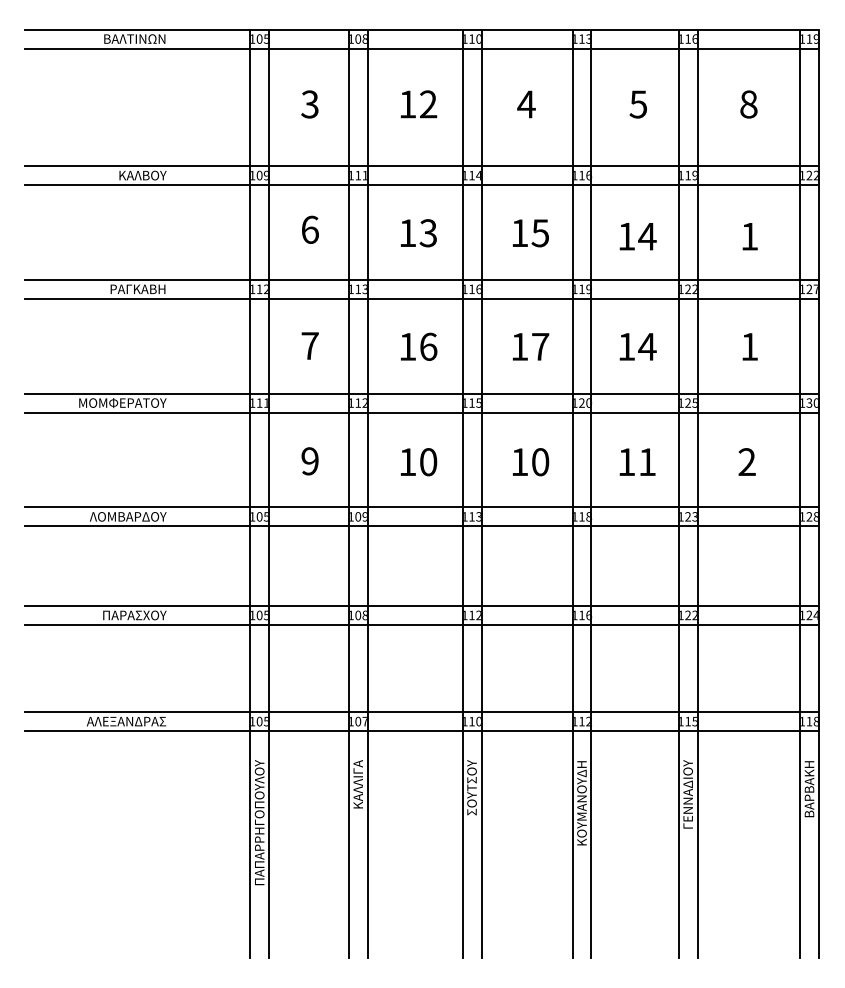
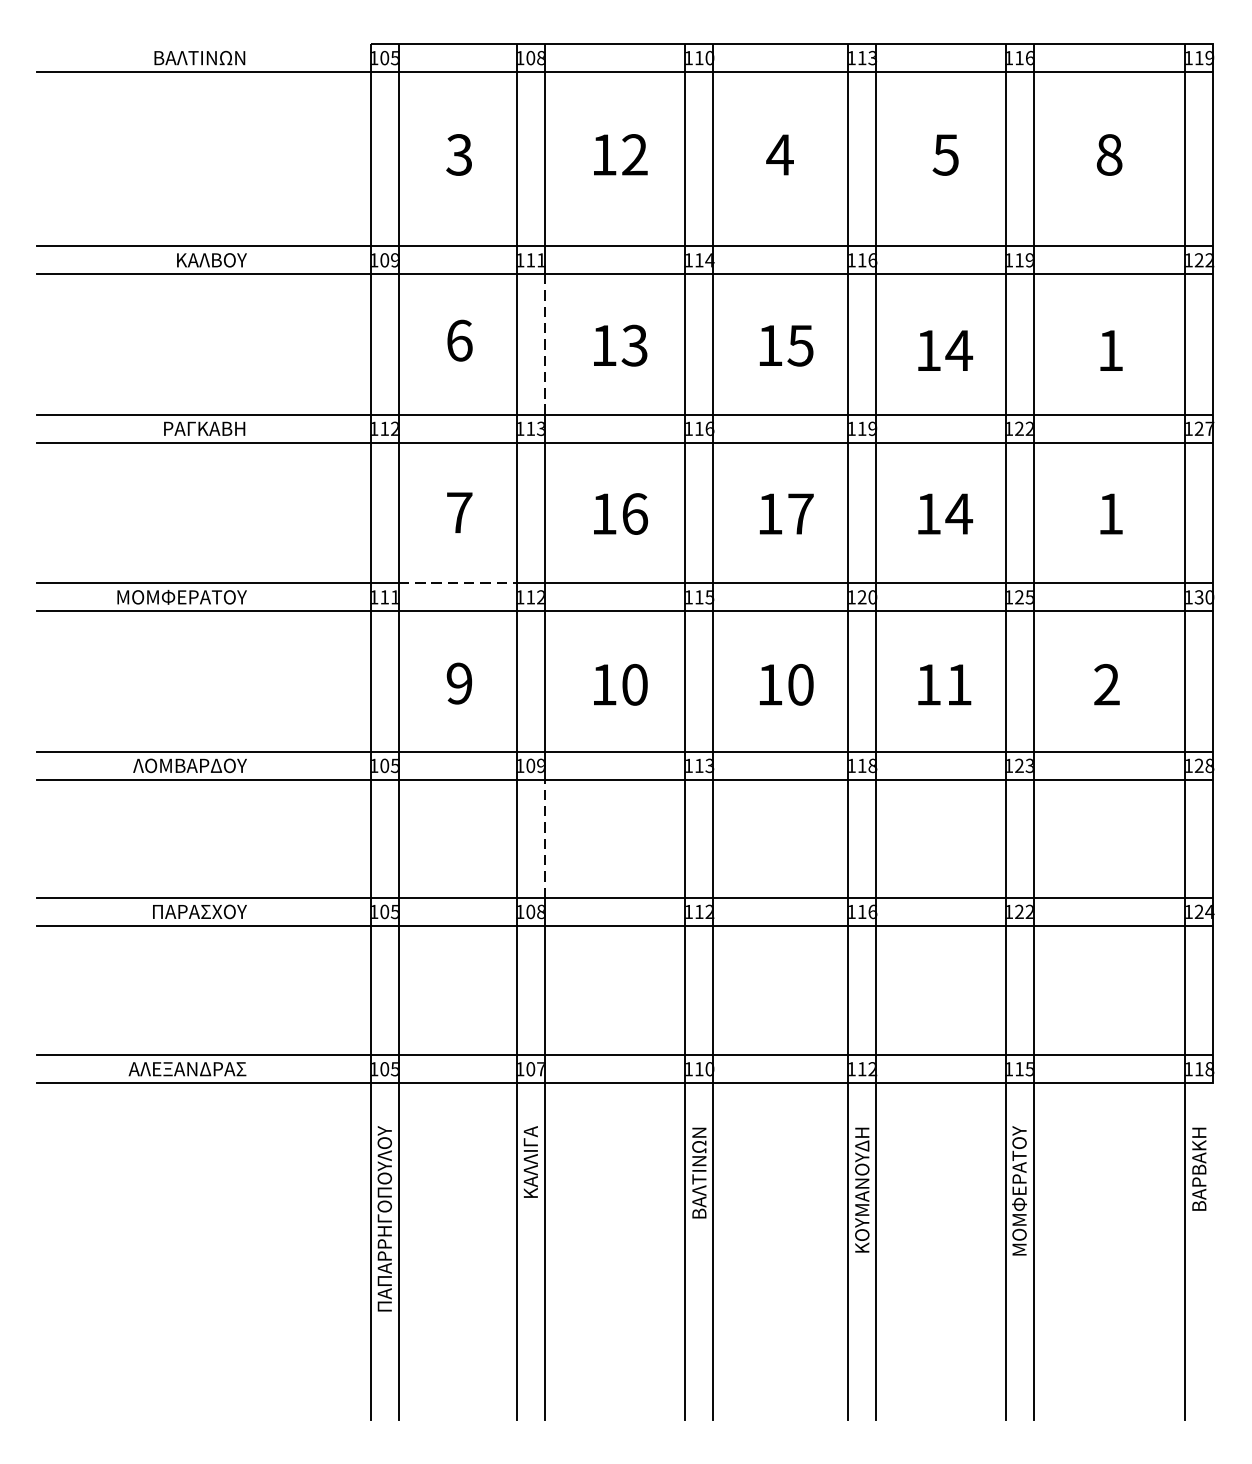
line: (137, 29) -> (203, 43), removed
line: (367, 231) -> (544, 343), solid -> dashed
line: (308, 393) -> (457, 583), solid -> dashed
line: (367, 566) -> (544, 839), solid -> dashed
text: (471, 791) -> (698, 1172), ΣΟΥΤΣΟΥ -> ΒΑΛΤΙΝΩΝ
text: (688, 811) -> (1020, 1202), ΓΕΝΝΑΔΙΟΥ -> ΜΟΜΦΕΡΑΤΟΥ
line: (818, 844) -> (1212, 1251), removed

